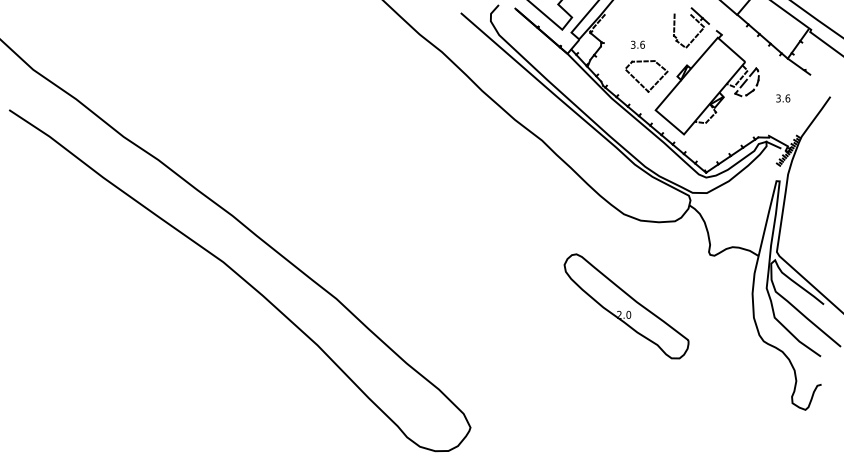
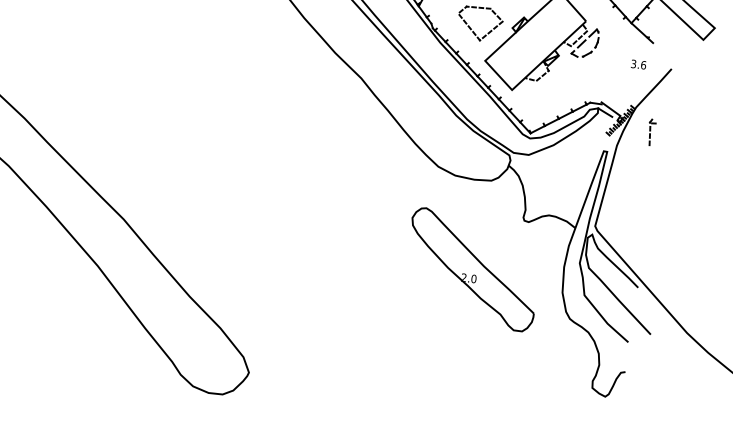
text: (783, 98) -> (638, 64), moved
part: (818, 158) -> (651, 132), added
part: (626, 306) -> (472, 269), moved

